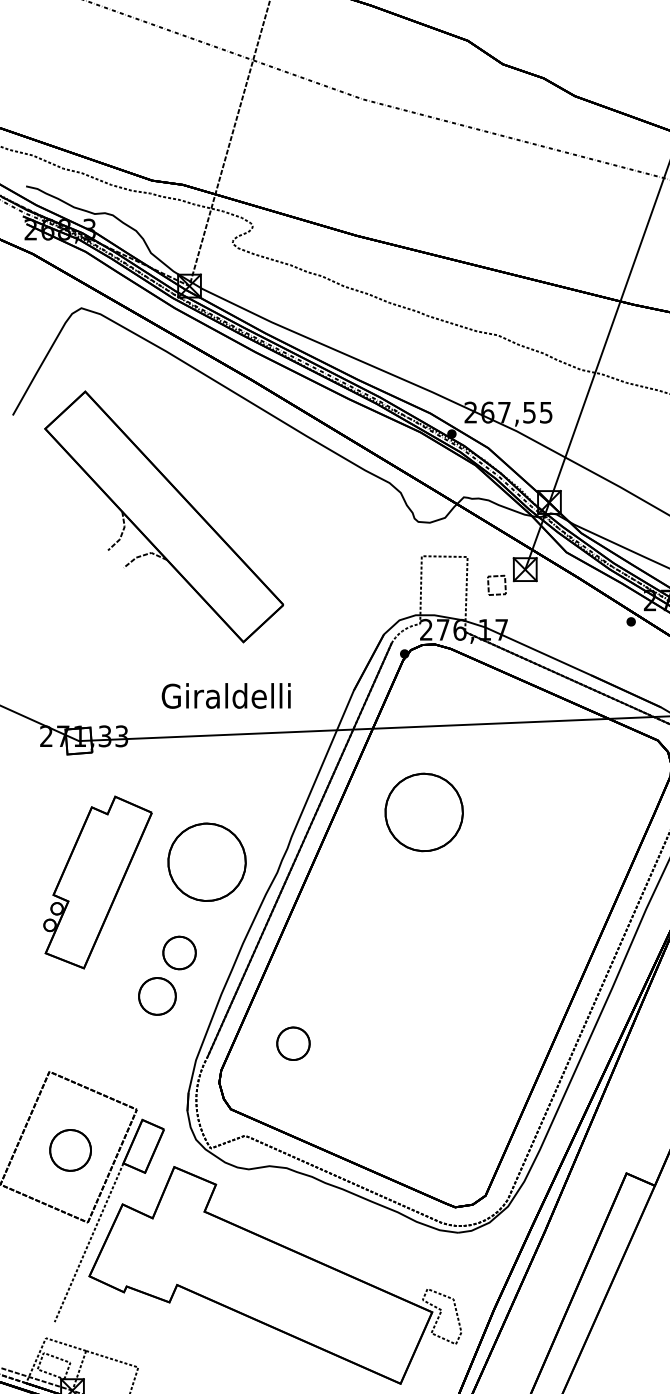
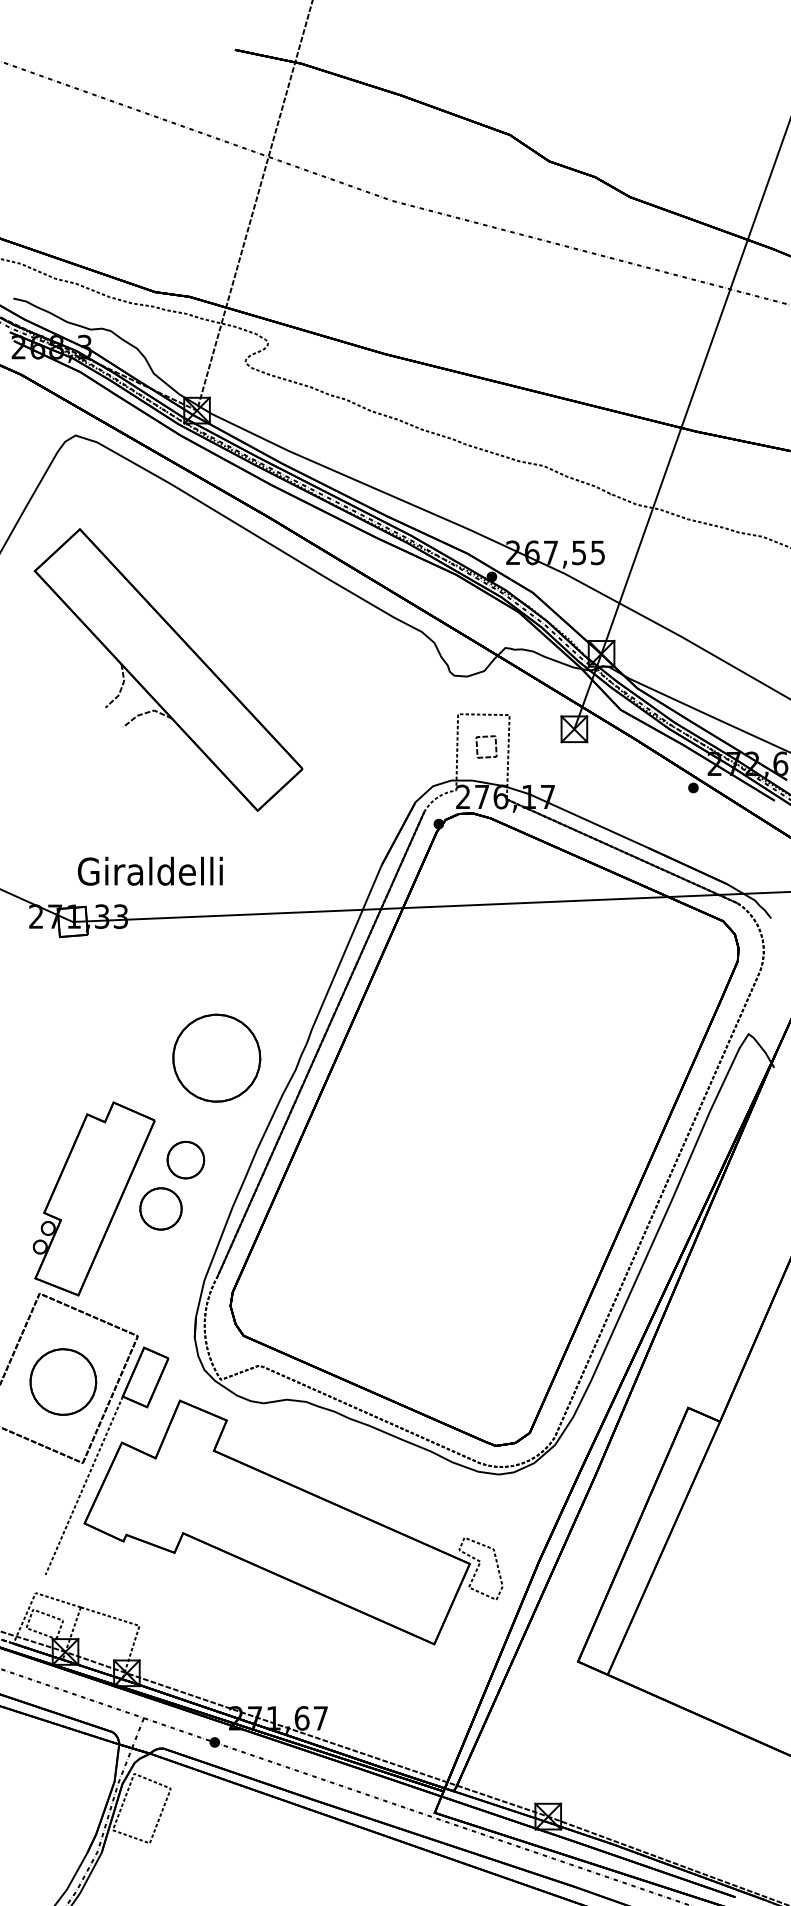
part: (489, 588) -> (478, 750), moved
text: (226, 695) -> (150, 870), moved
part: (423, 811) -> (460, 1001), removed
part: (97, 882) -> (93, 1198), moved
part: (293, 1043) -> (313, 1261), removed
part: (70, 1149) -> (63, 1381), size x1.43

